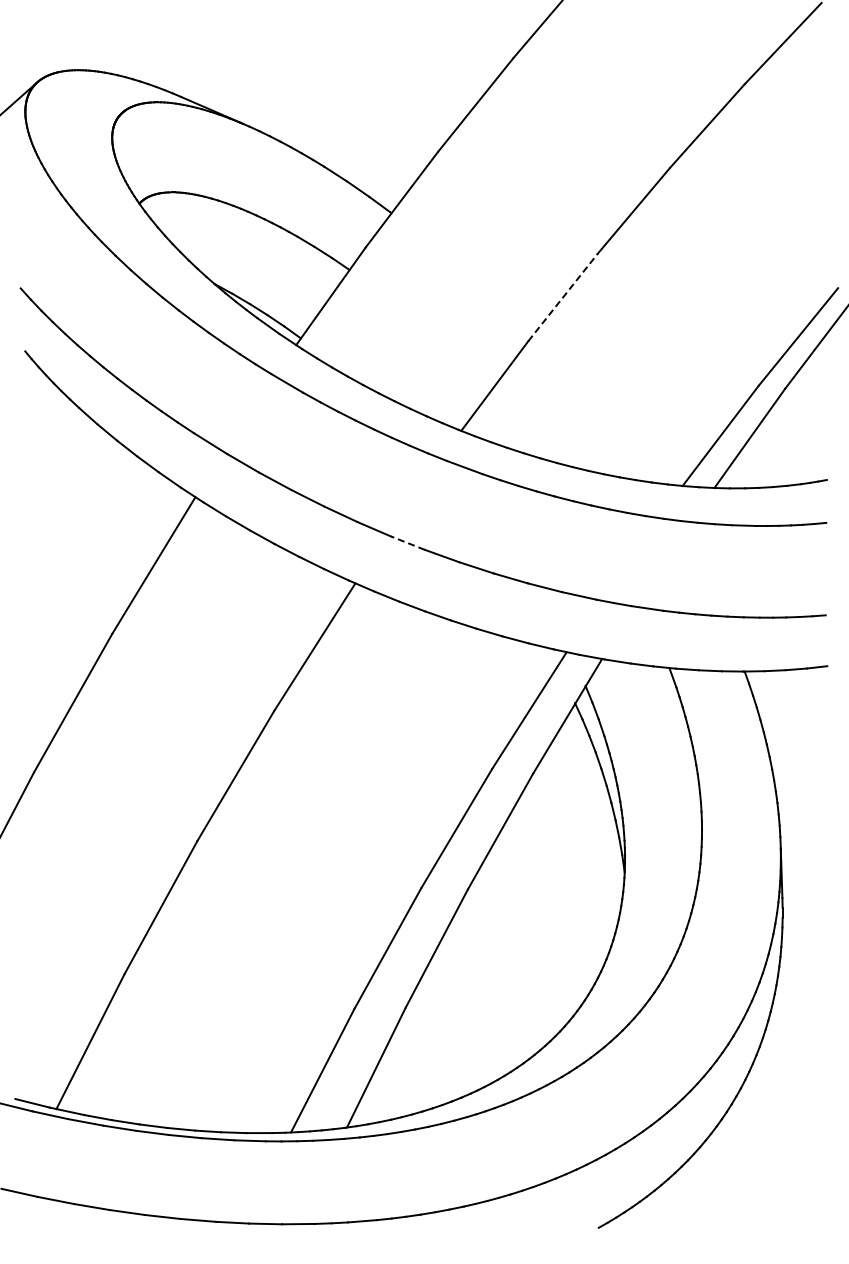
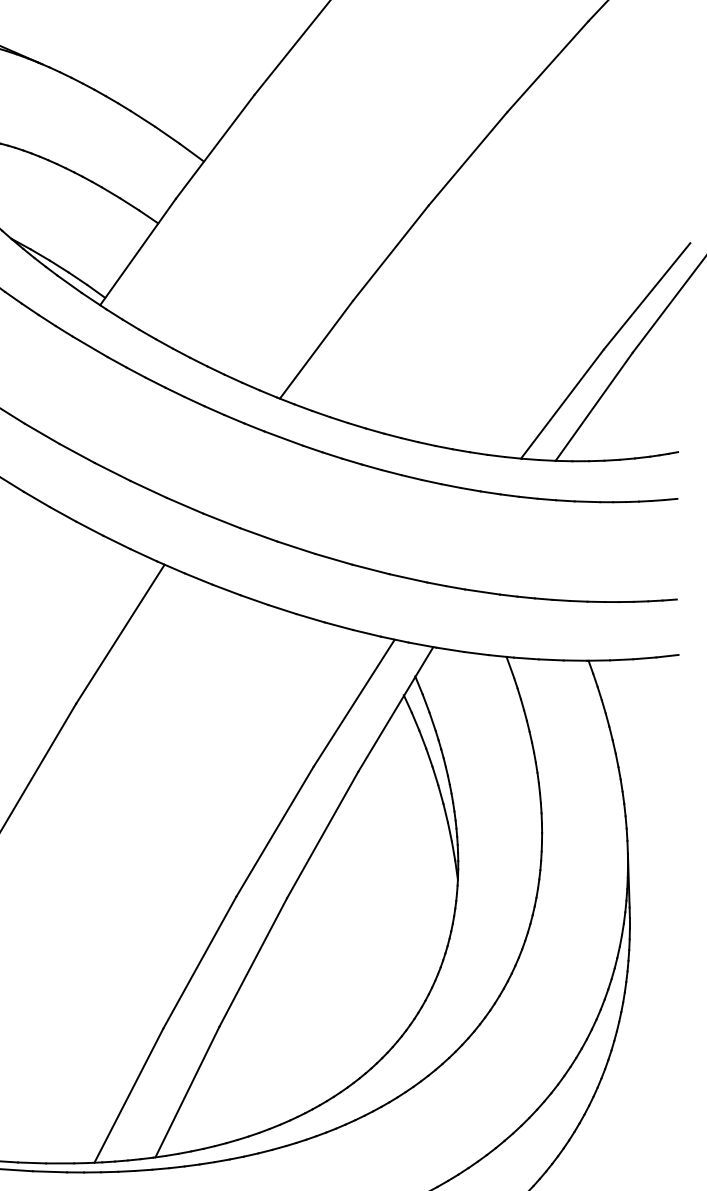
line: (563, 297) -> (391, 253), dashed -> solid
line: (407, 542) -> (221, 520), dashed -> solid

